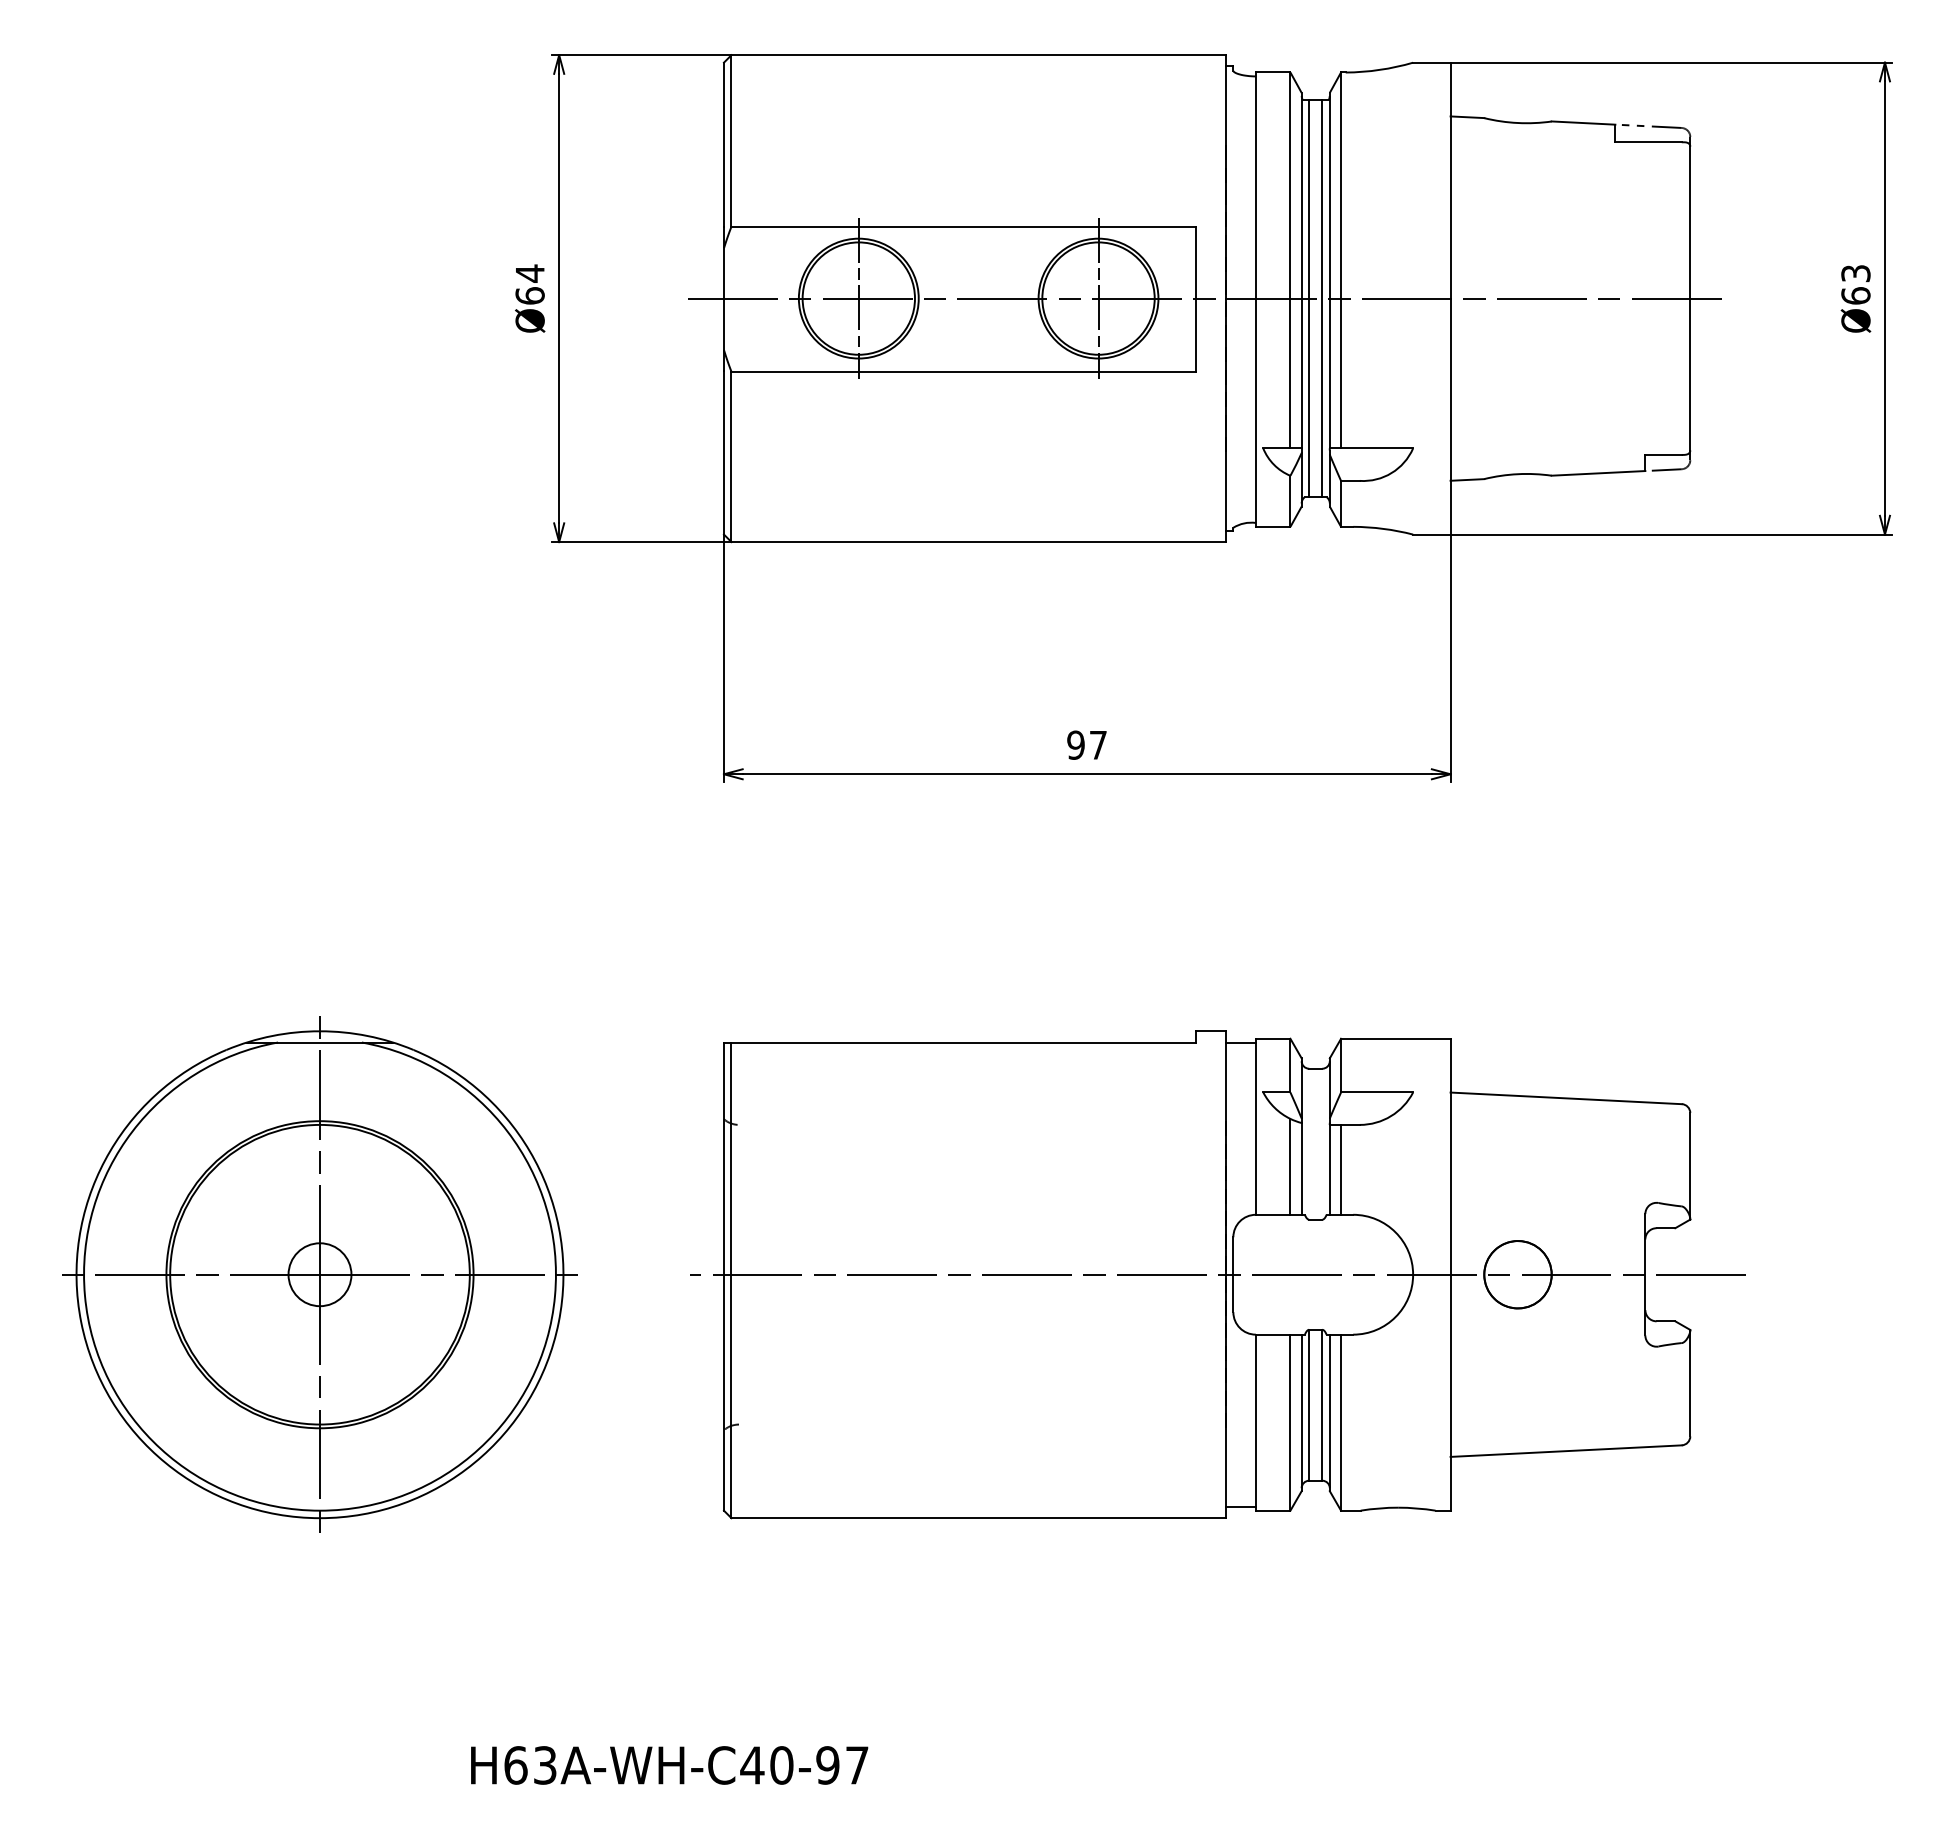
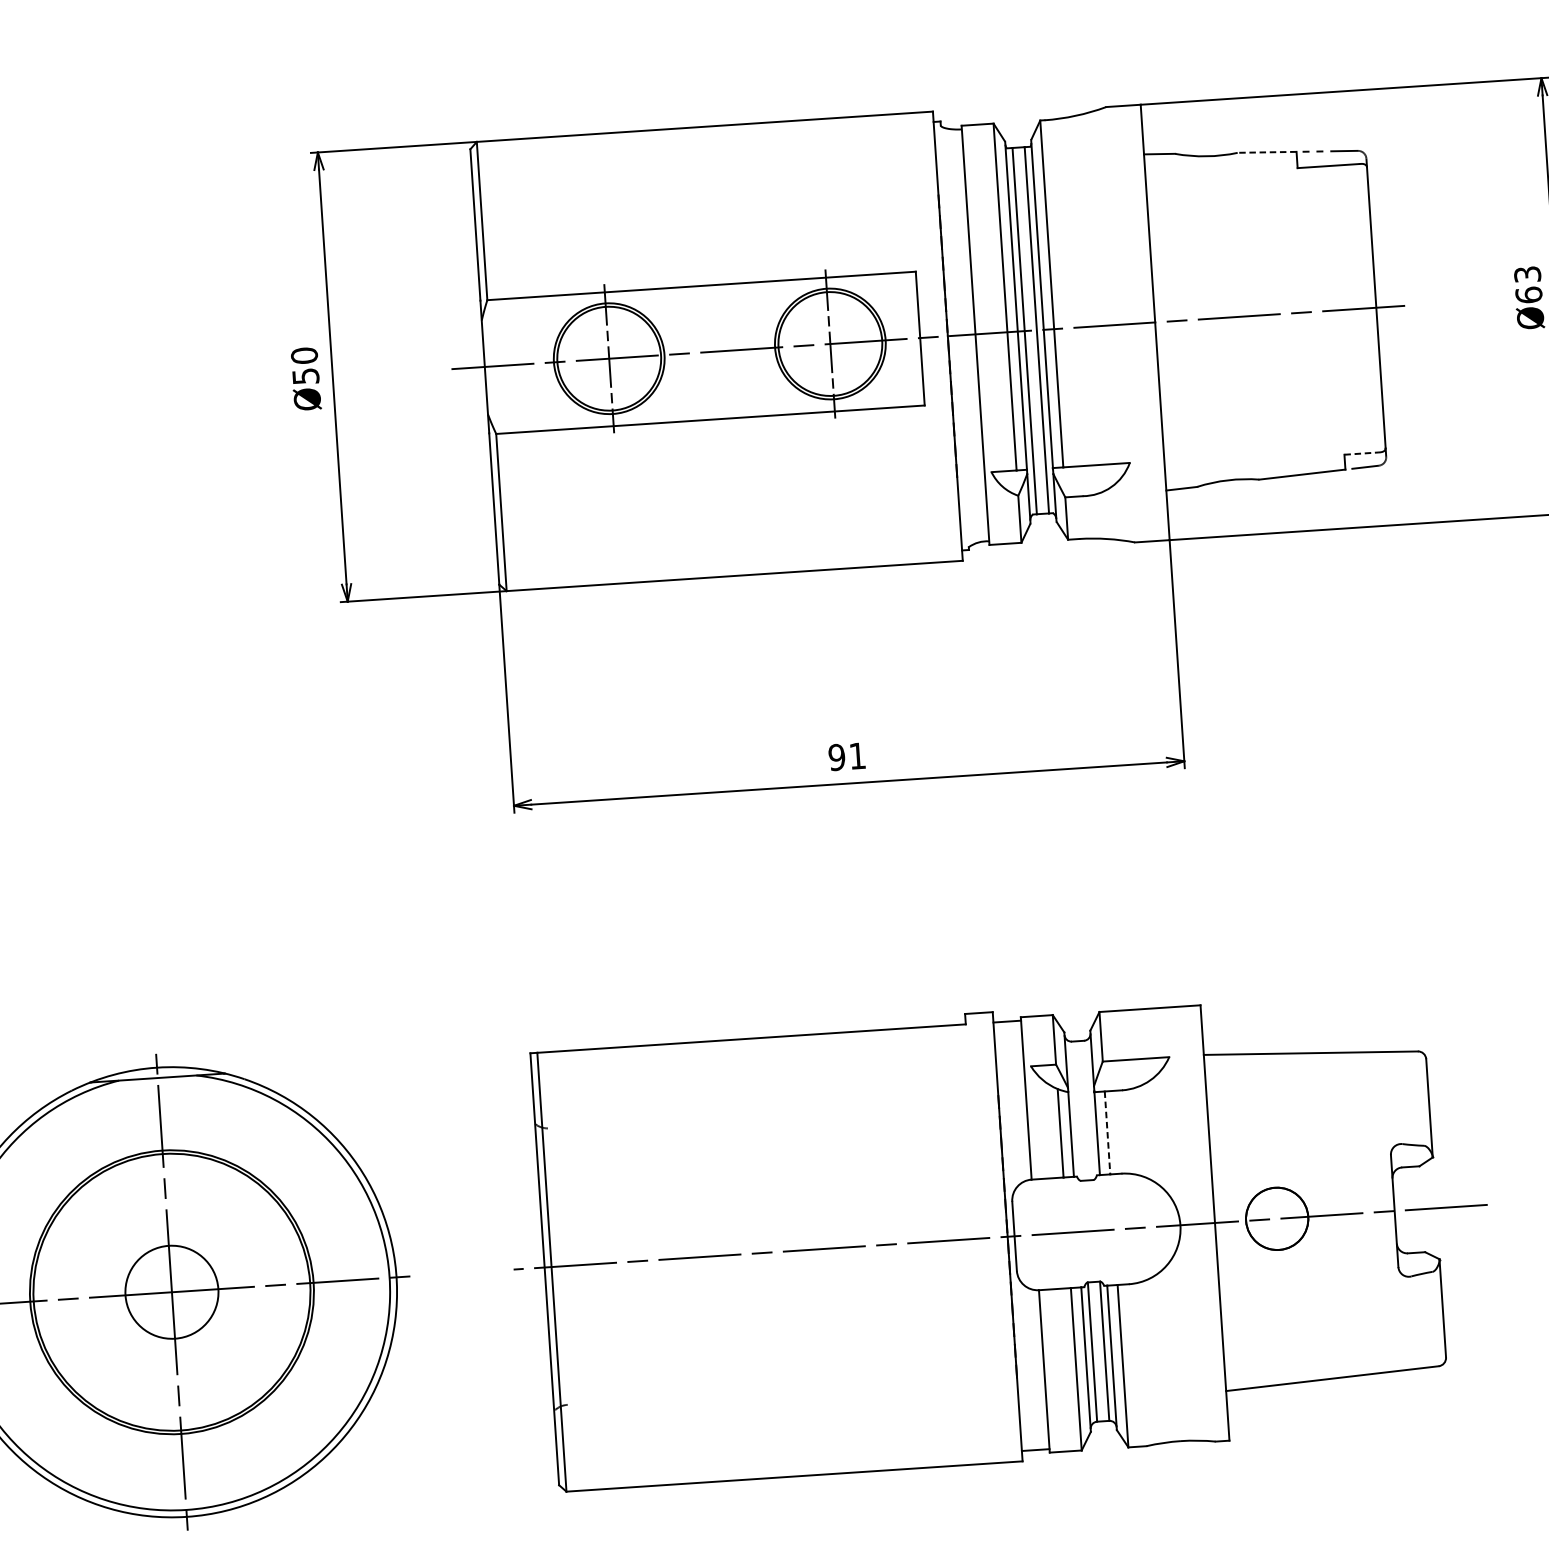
line: (1583, 123) -> (1267, 152), solid -> dashed
text: (529, 284) -> (304, 365), Ø64 -> Ø50
line: (1664, 454) -> (1362, 453), solid -> dashed
text: (1098, 745) -> (857, 756), 97 -> 91
line: (1341, 1169) -> (1107, 1132), solid -> dashed
circle: (319, 1274) -> (171, 1292), size x1.6

